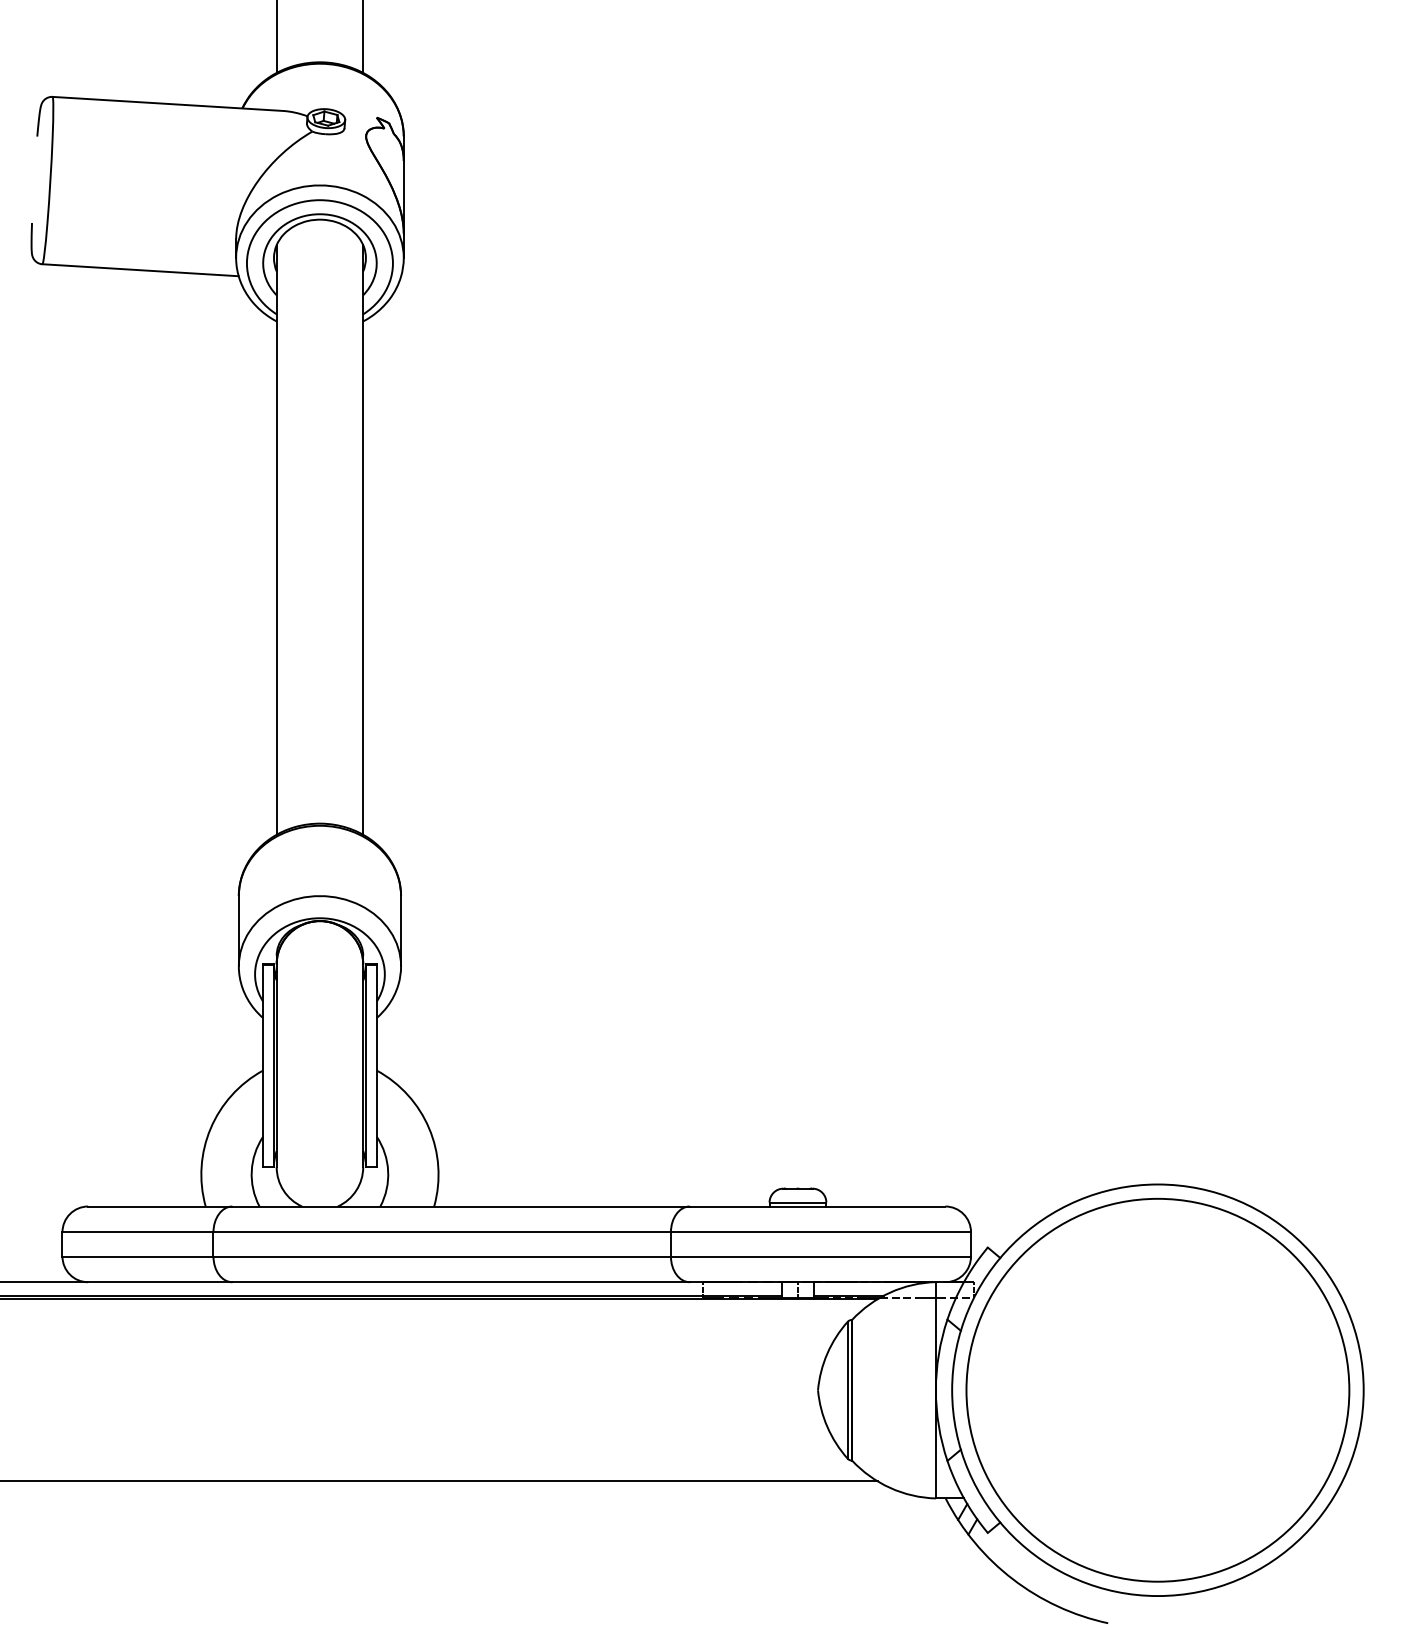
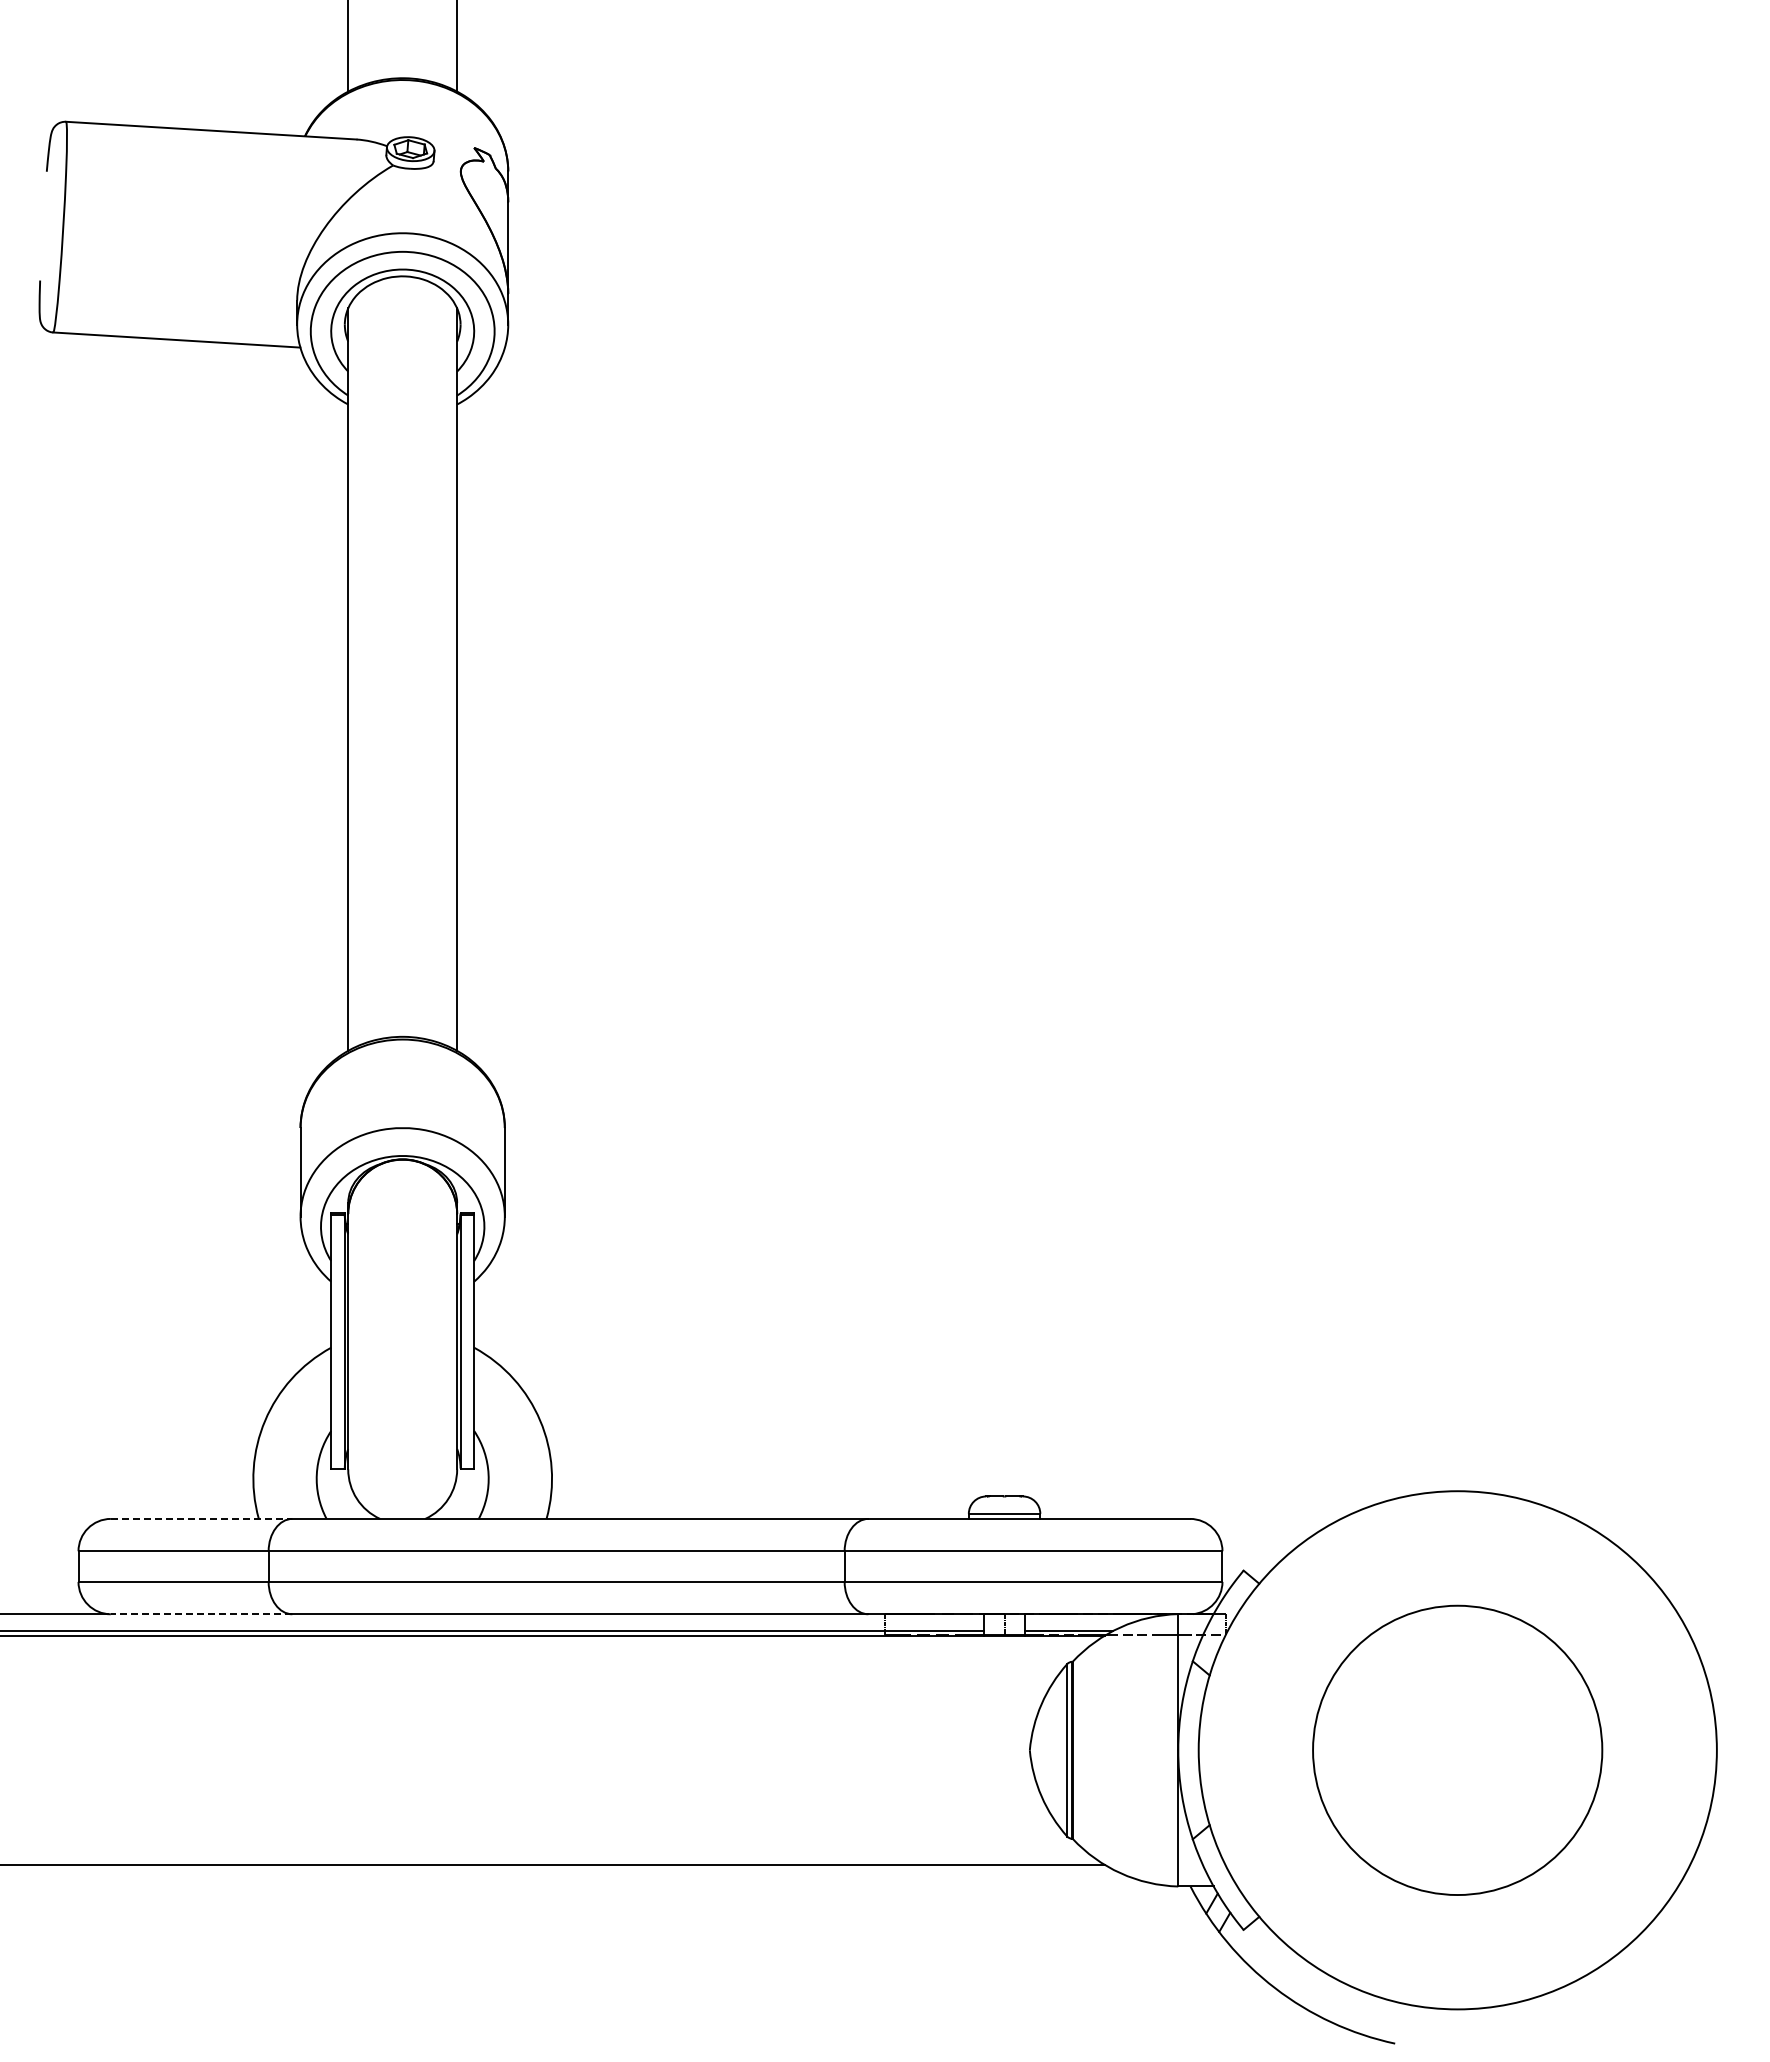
line: (160, 1206) -> (201, 1518), solid -> dashed
line: (160, 1282) -> (201, 1614), solid -> dashed
circle: (1157, 1390) -> (1457, 1750), size x0.6

